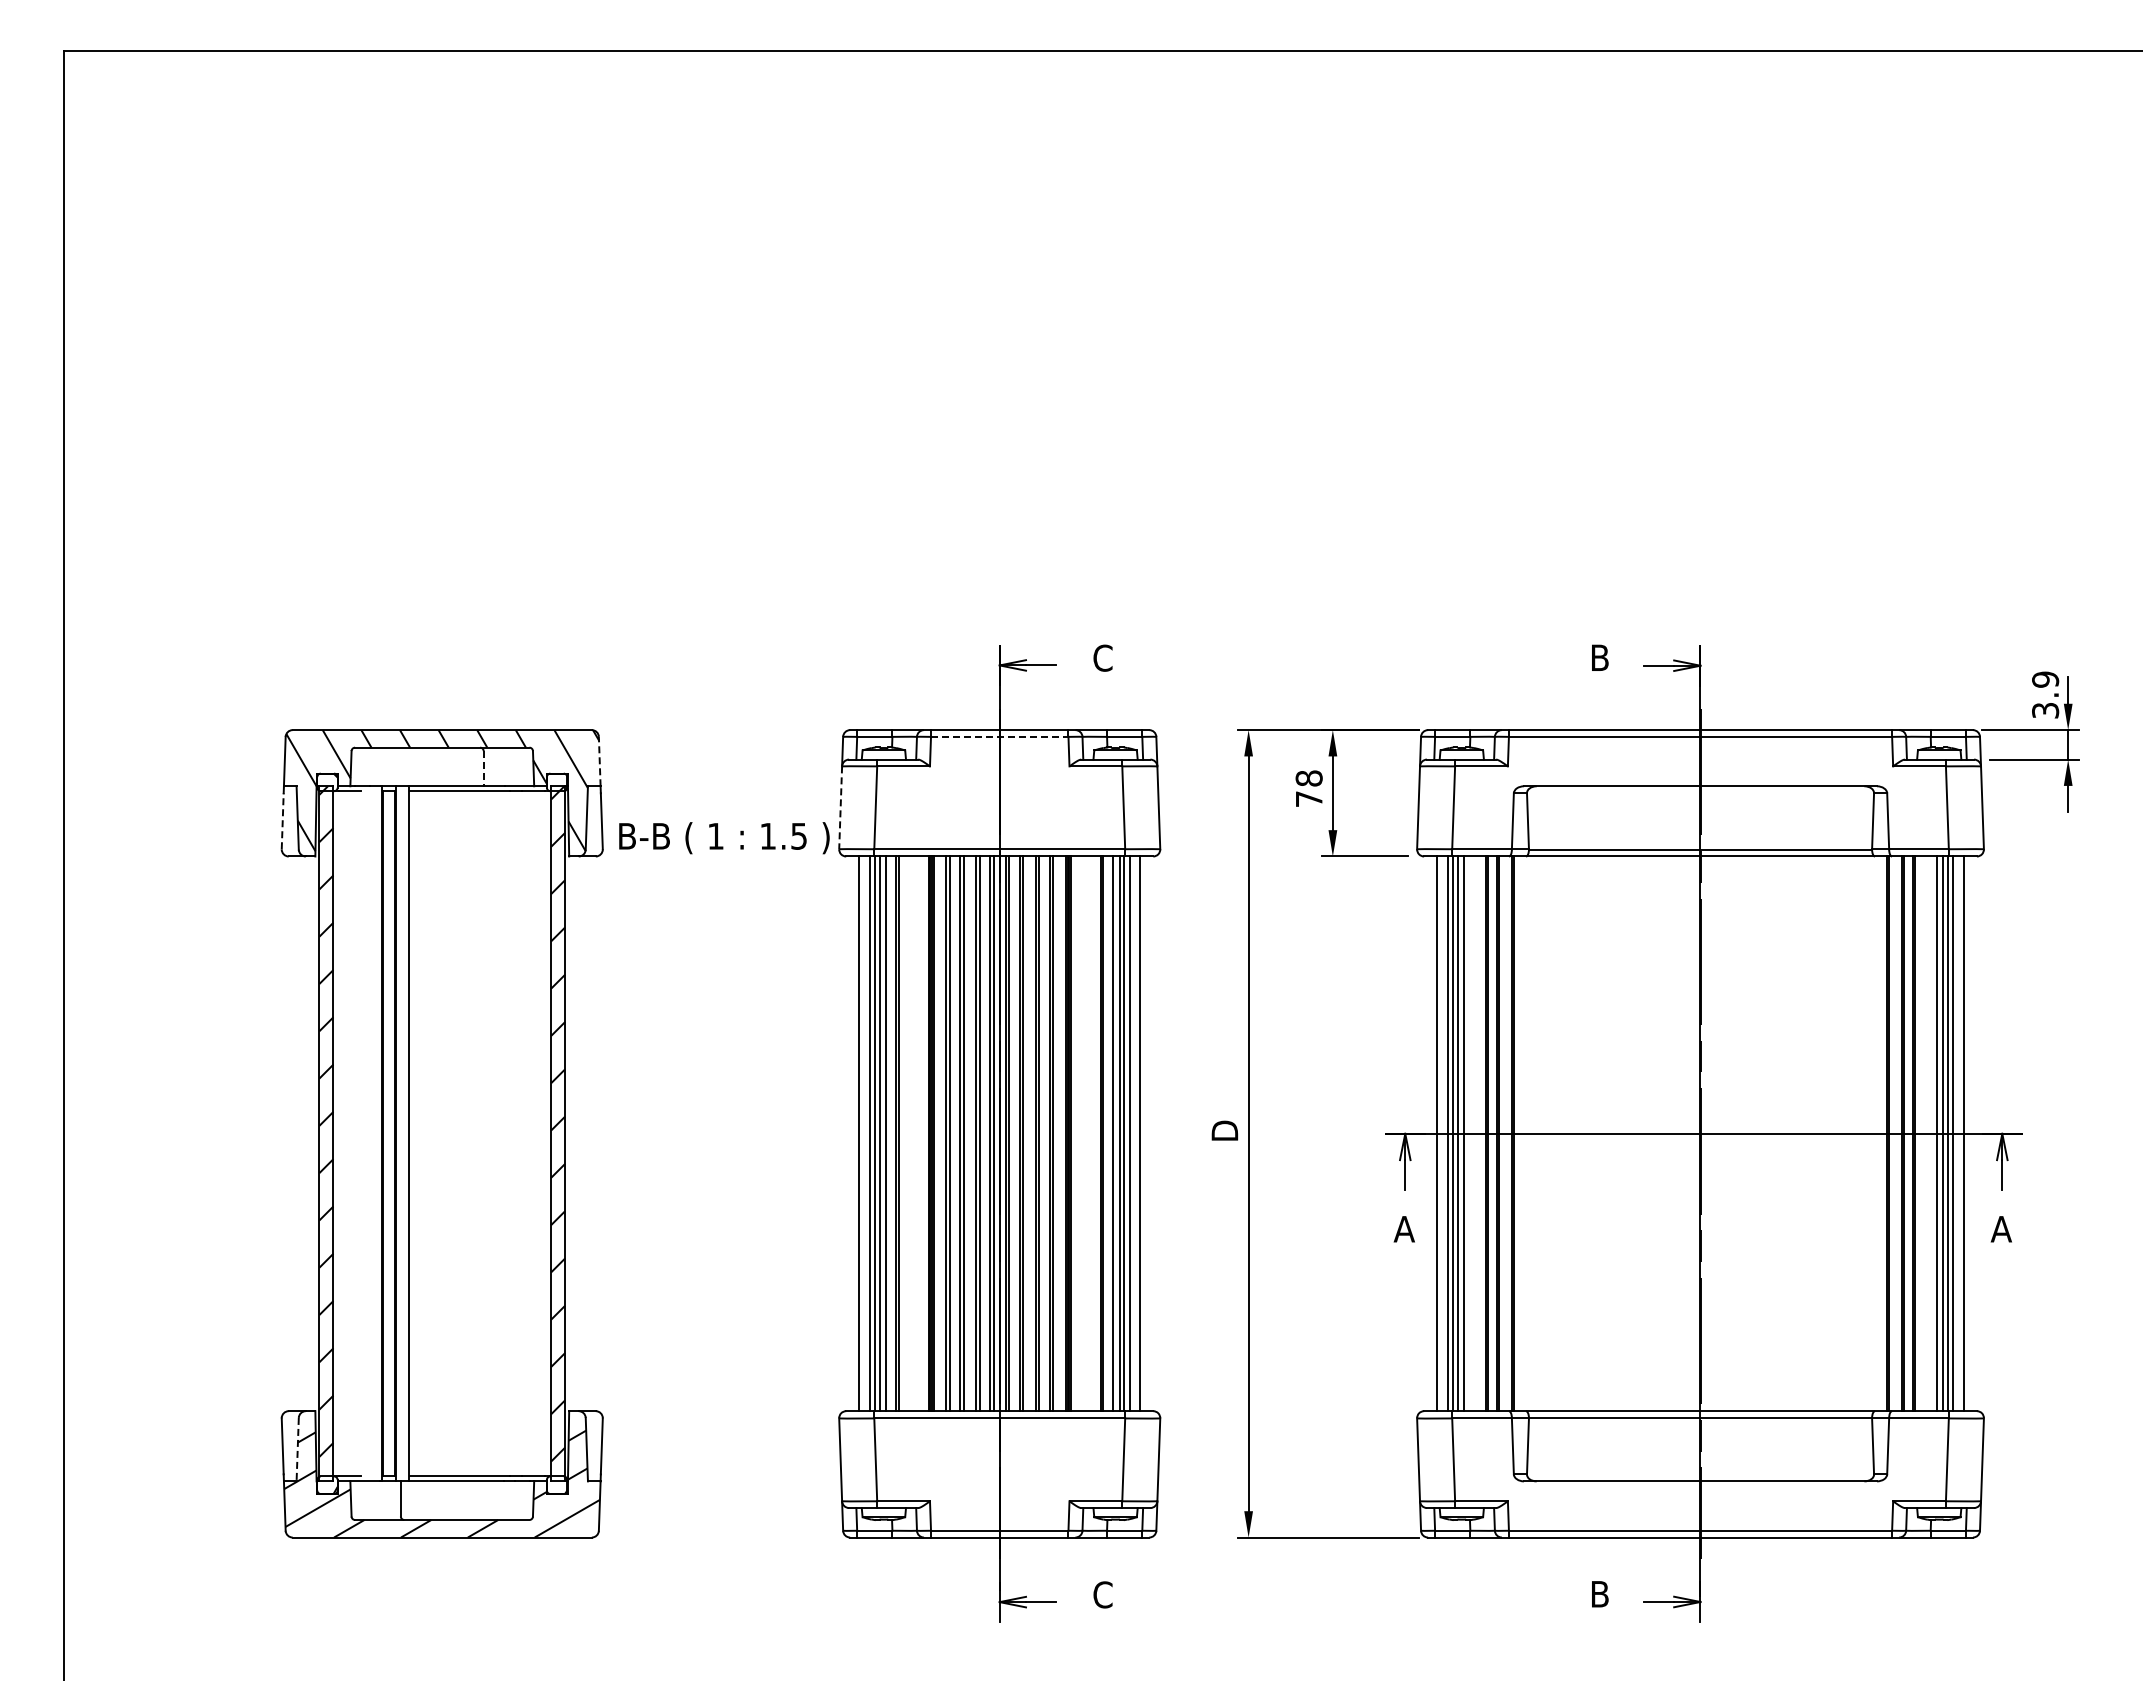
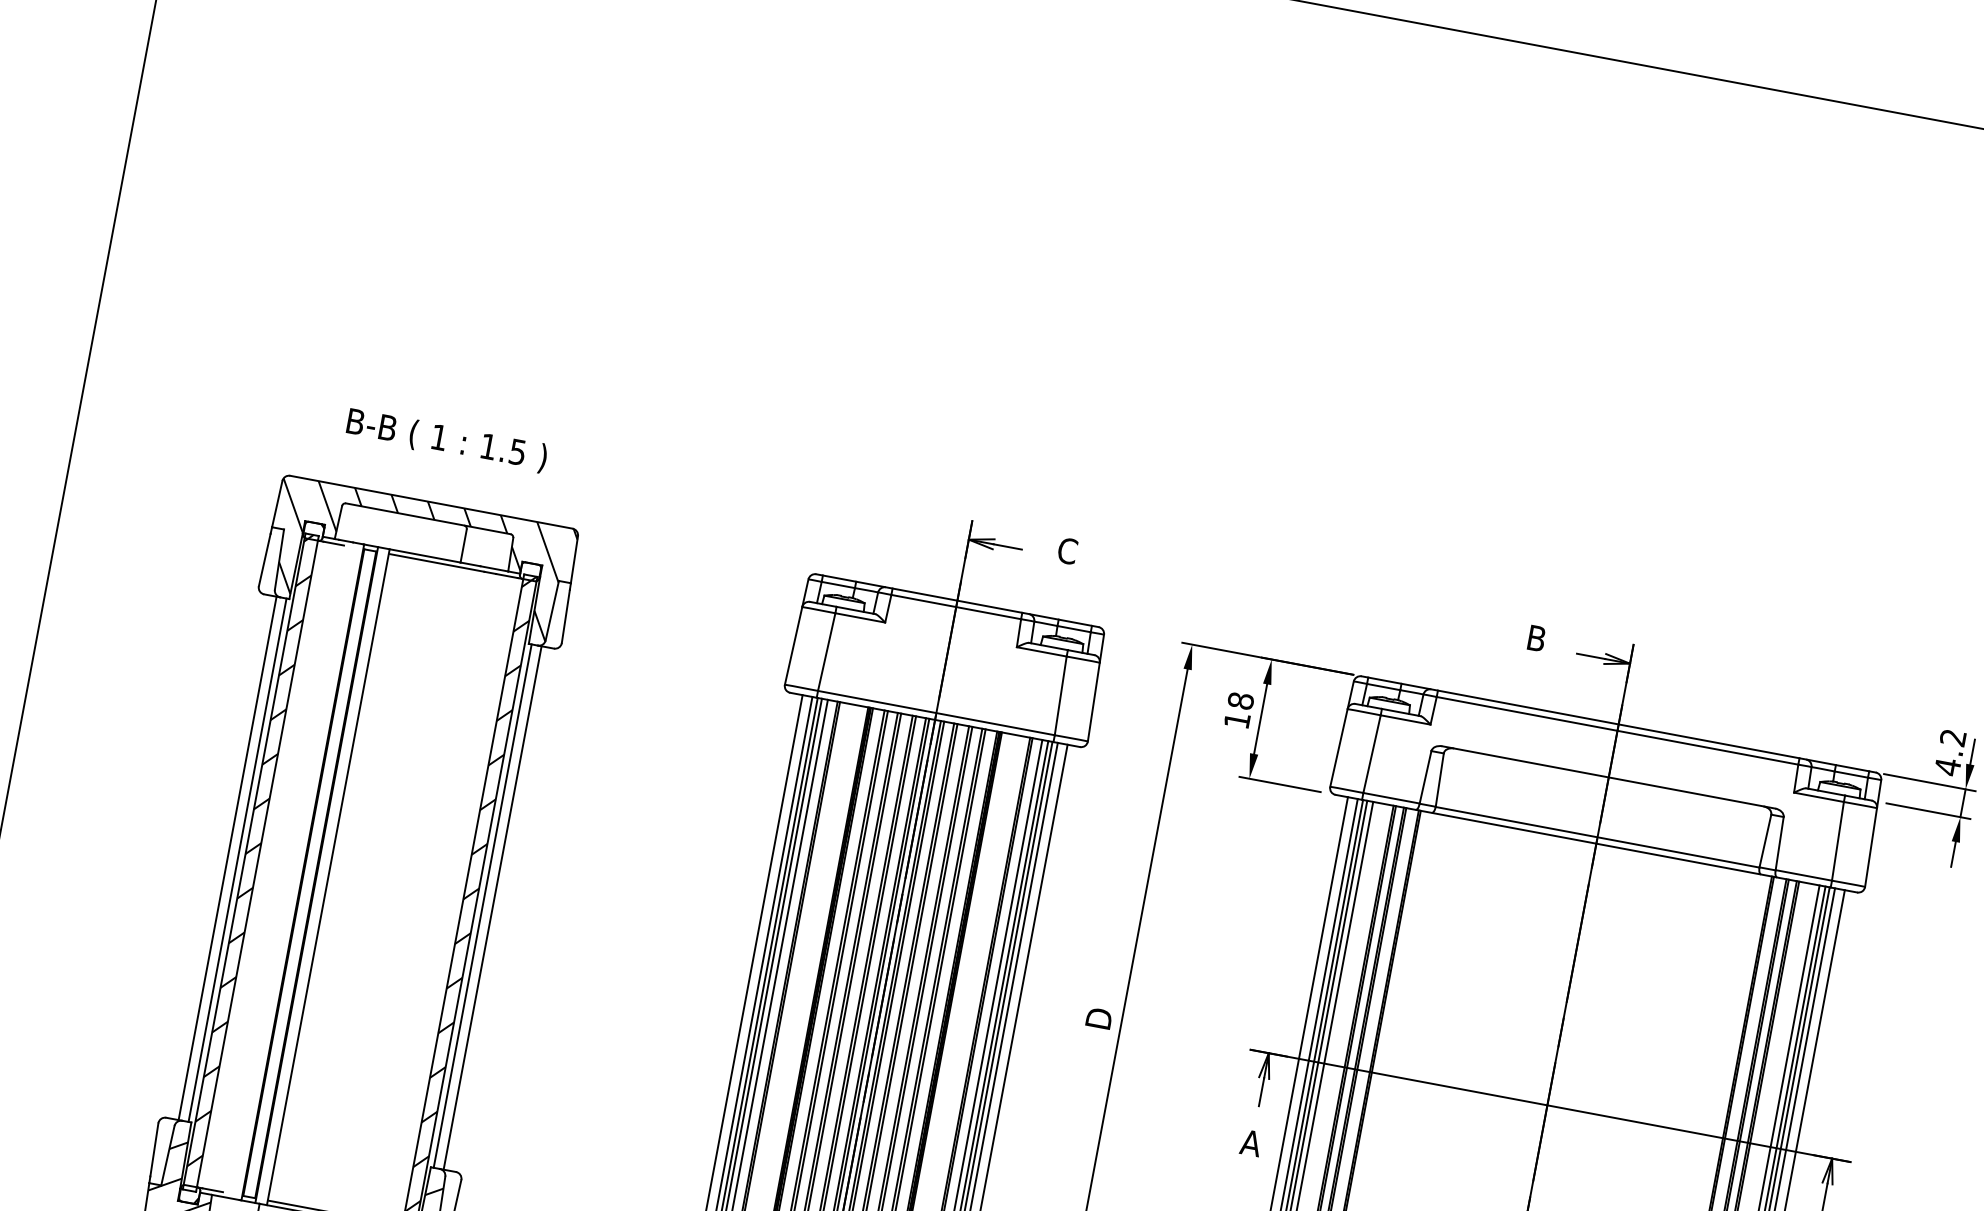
text: (2045, 695) -> (1950, 752), 3.9 -> 4.2
line: (999, 736) -> (956, 606), dashed -> solid
line: (599, 761) -> (574, 559), dashed -> solid
line: (483, 768) -> (463, 545), dashed -> solid
text: (1309, 798) -> (1237, 719), 78 -> 18
line: (840, 808) -> (793, 646), dashed -> solid
line: (282, 821) -> (264, 560), dashed -> solid
text: (724, 838) -> (446, 441), moved
line: (301, 1133) -> (227, 858), added
line: (312, 1133) -> (237, 859), added
line: (572, 1133) -> (483, 905), added
line: (582, 1133) -> (492, 907), added
line: (297, 1449) -> (167, 1155), dashed -> solid

